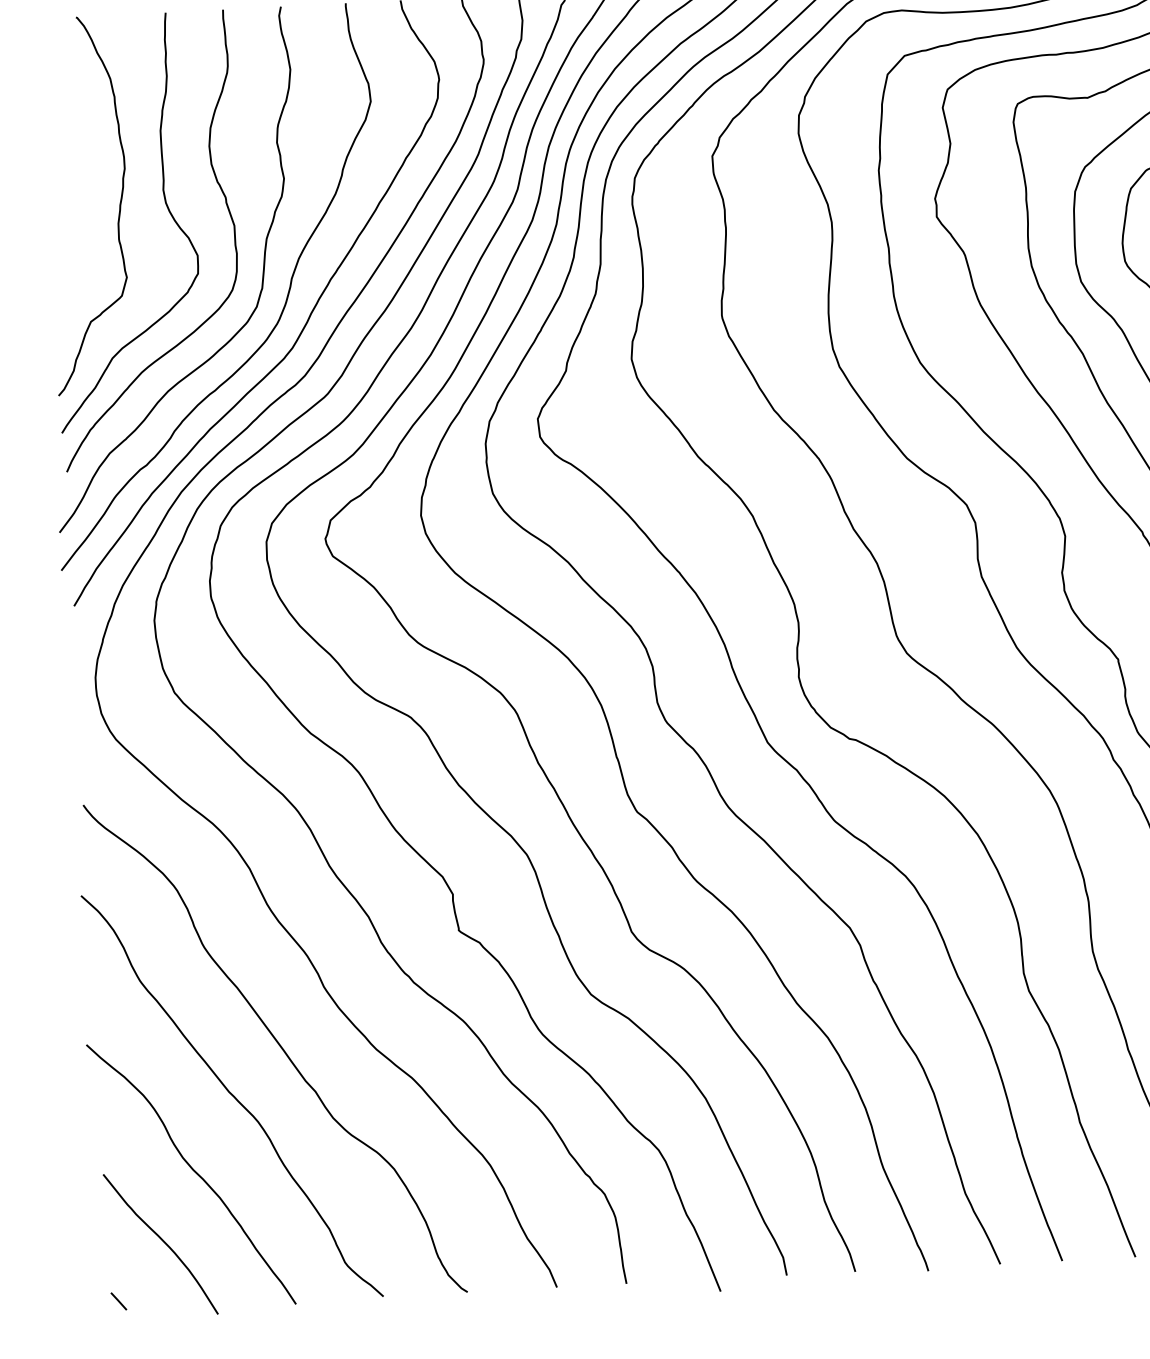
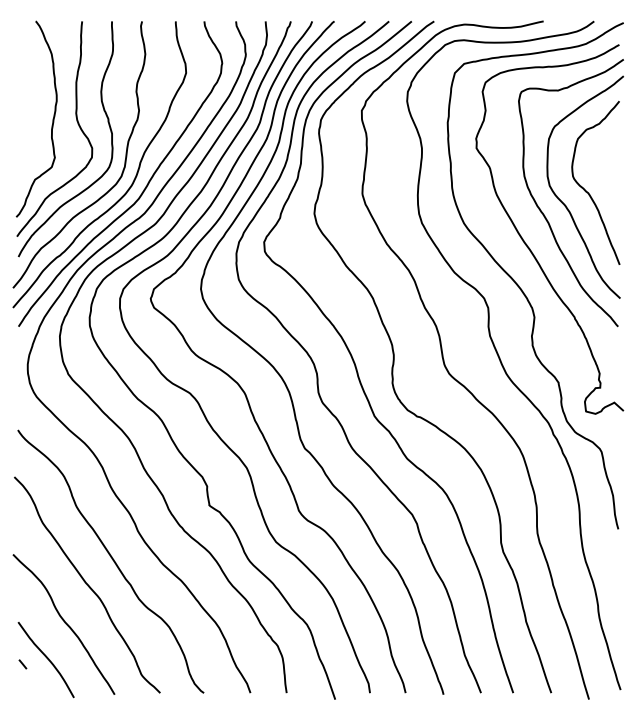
line: (118, 1301) -> (22, 664), moved

